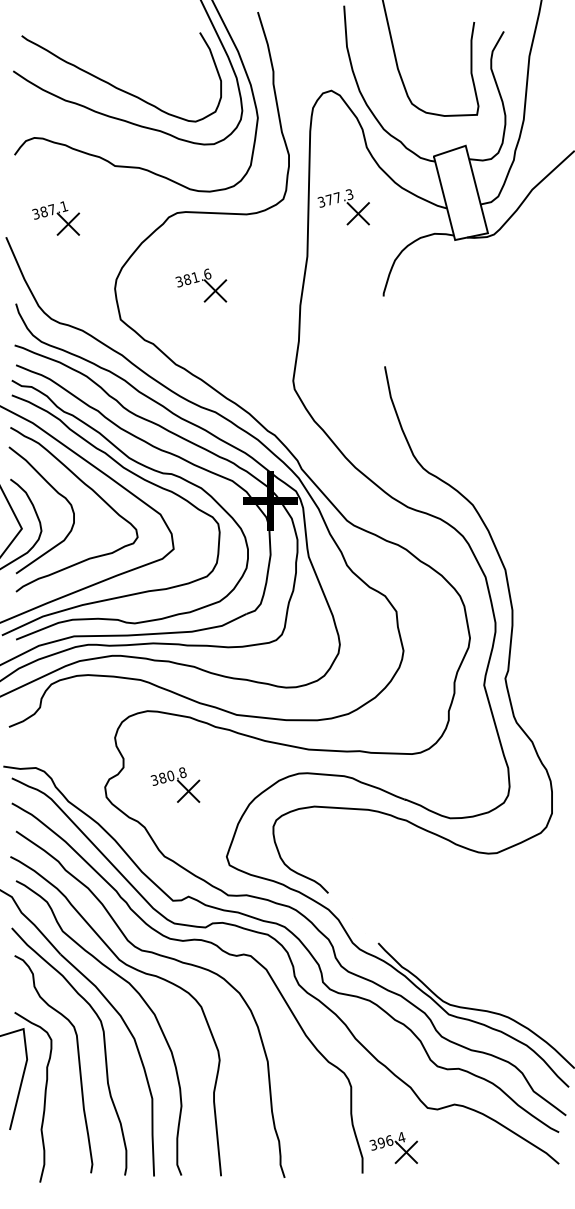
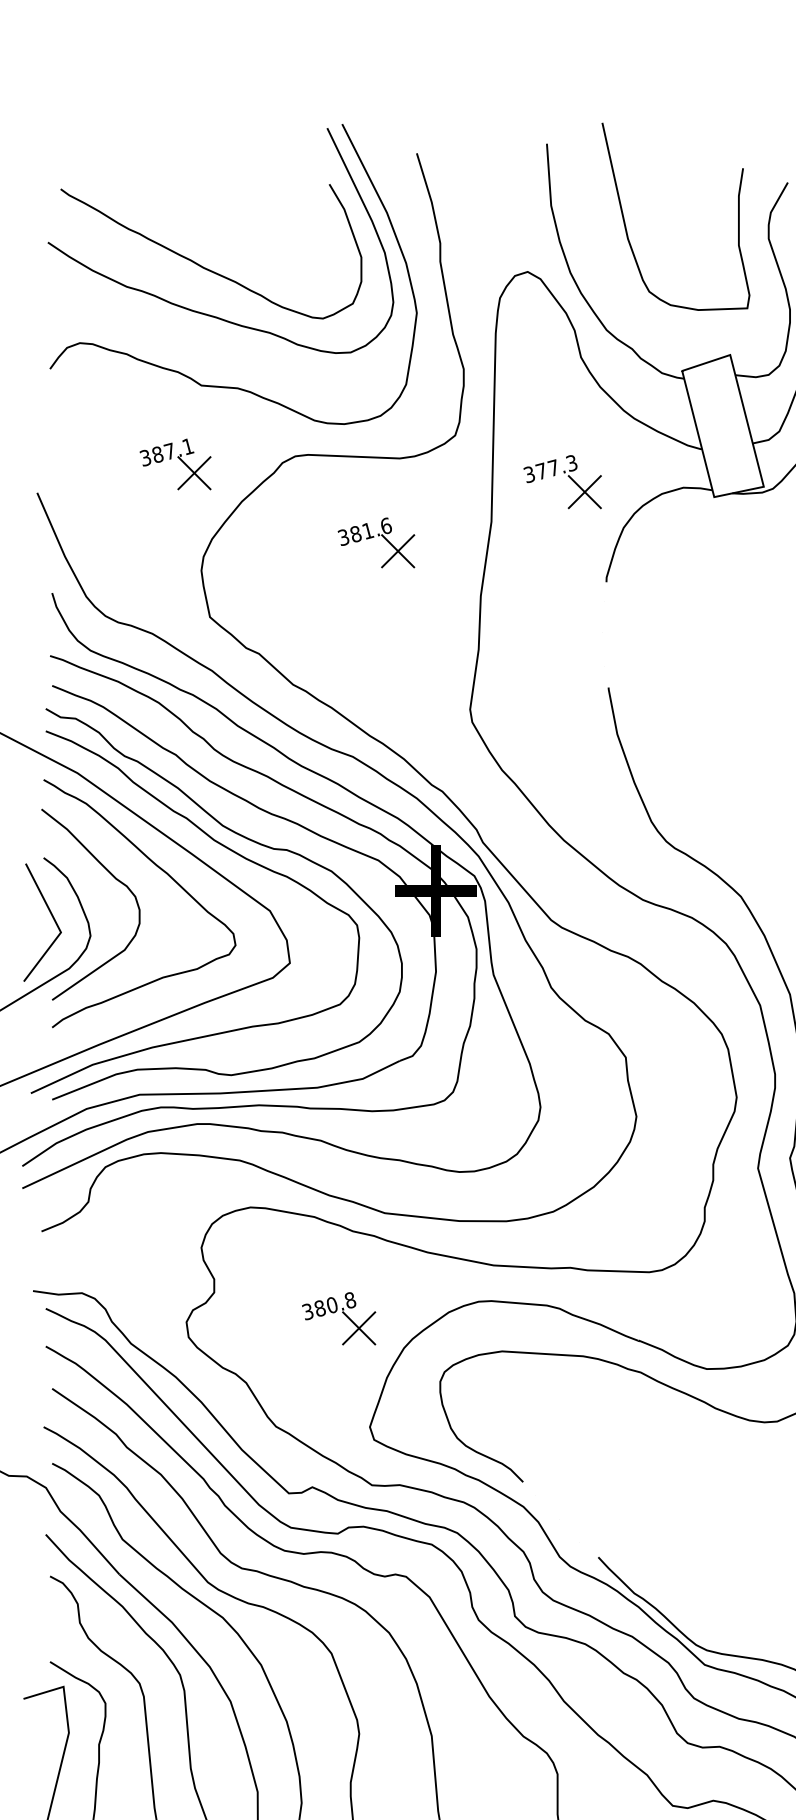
part: (343, 207) -> (562, 482), moved
part: (56, 218) -> (176, 464), moved
part: (201, 285) -> (377, 543), moved
part: (175, 784) -> (339, 1318), moved

